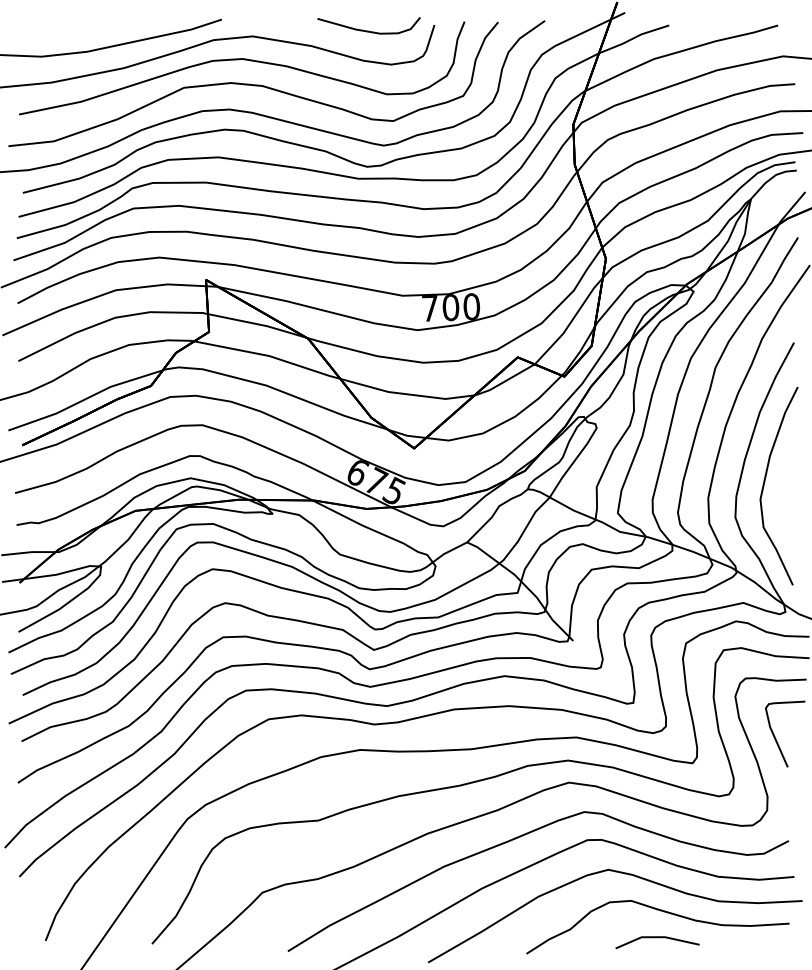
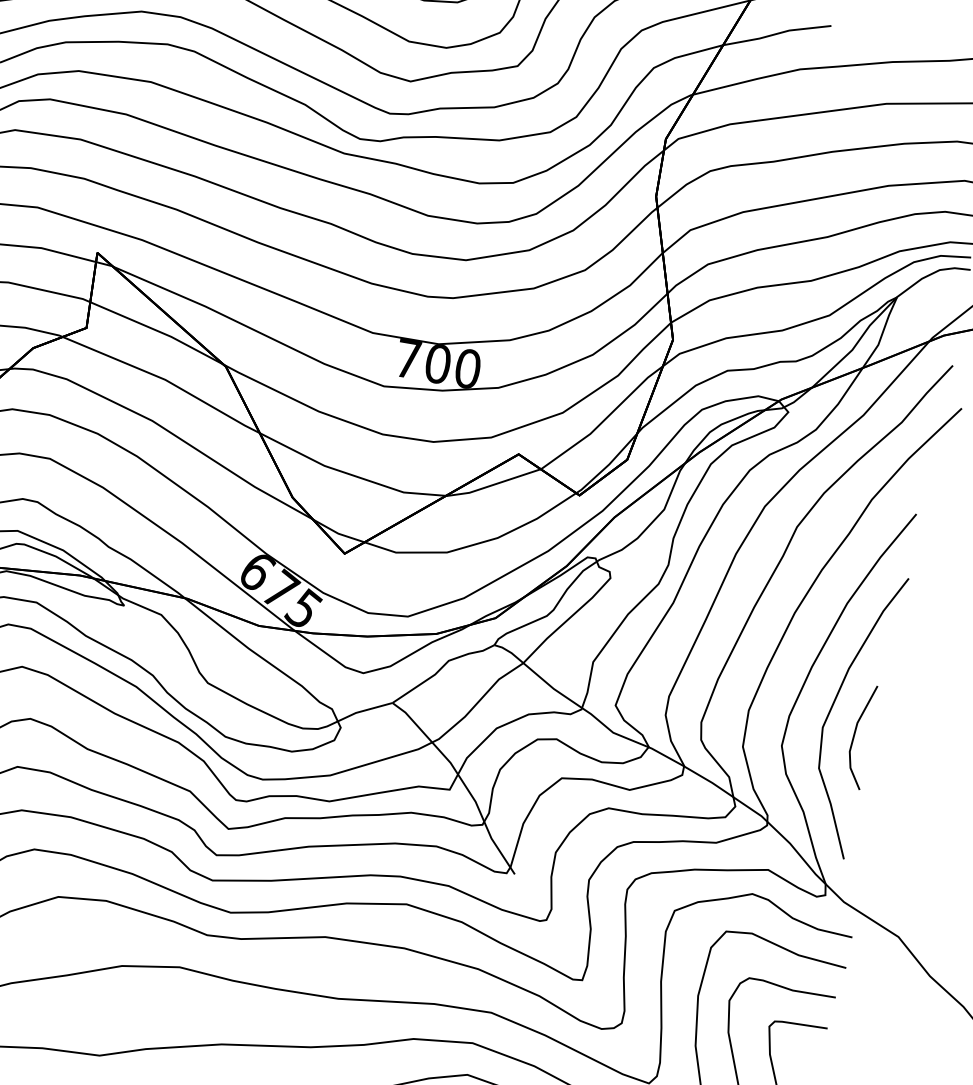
line: (783, 499) -> (855, 734), added

